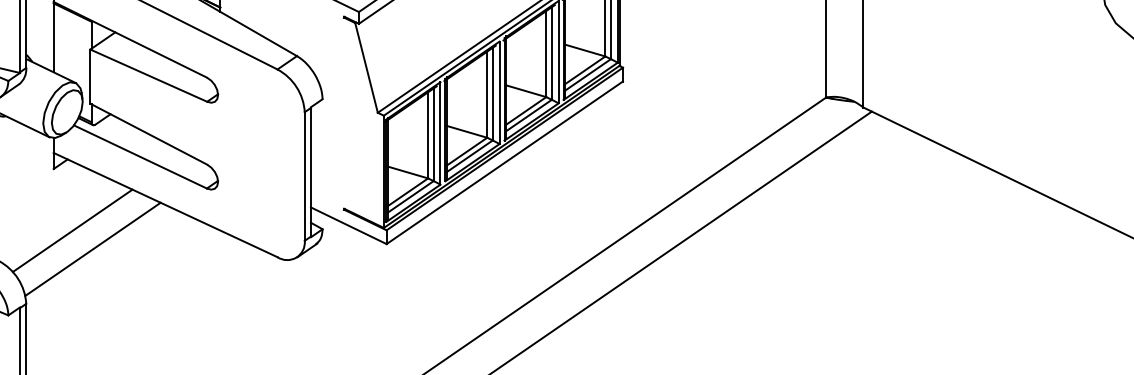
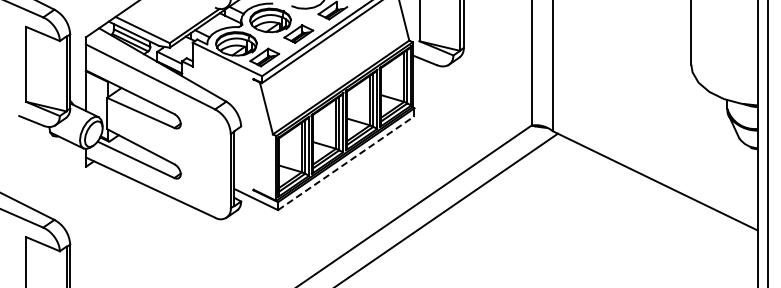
line: (505, 163) -> (346, 163), solid -> dashed
line: (71, 230) -> (96, 202), removed
line: (92, 249) -> (108, 213), removed

